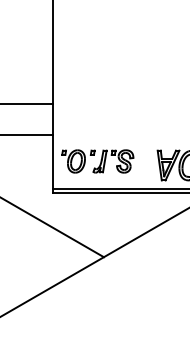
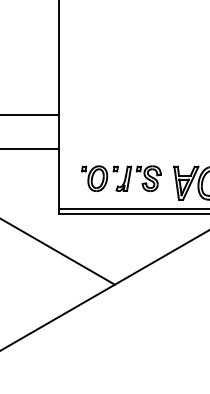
part: (97, 161) -> (121, 178), moved

